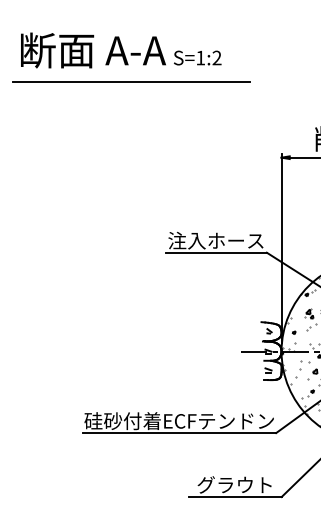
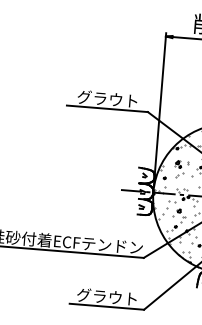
text: (215, 240) -> (107, 98), 注入ホース -> グラウト

